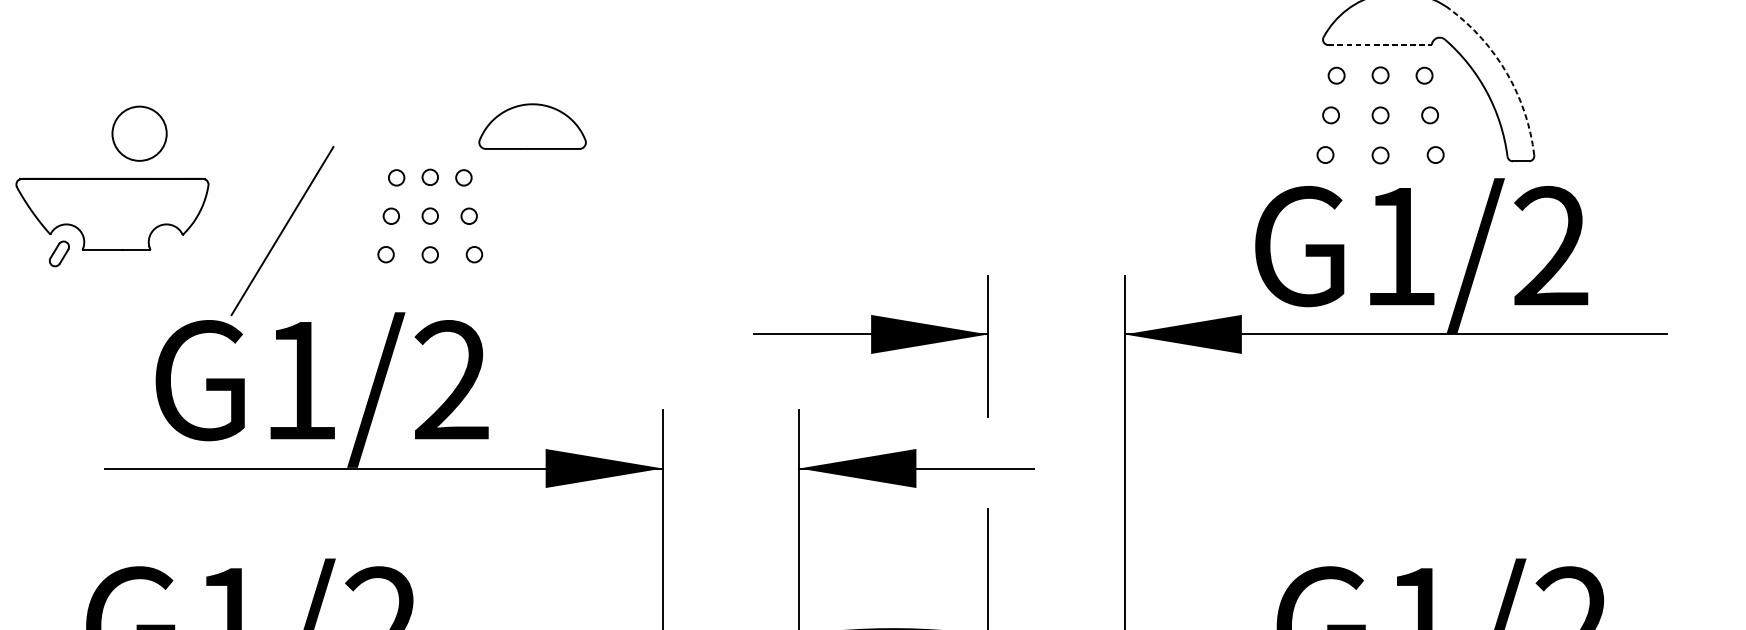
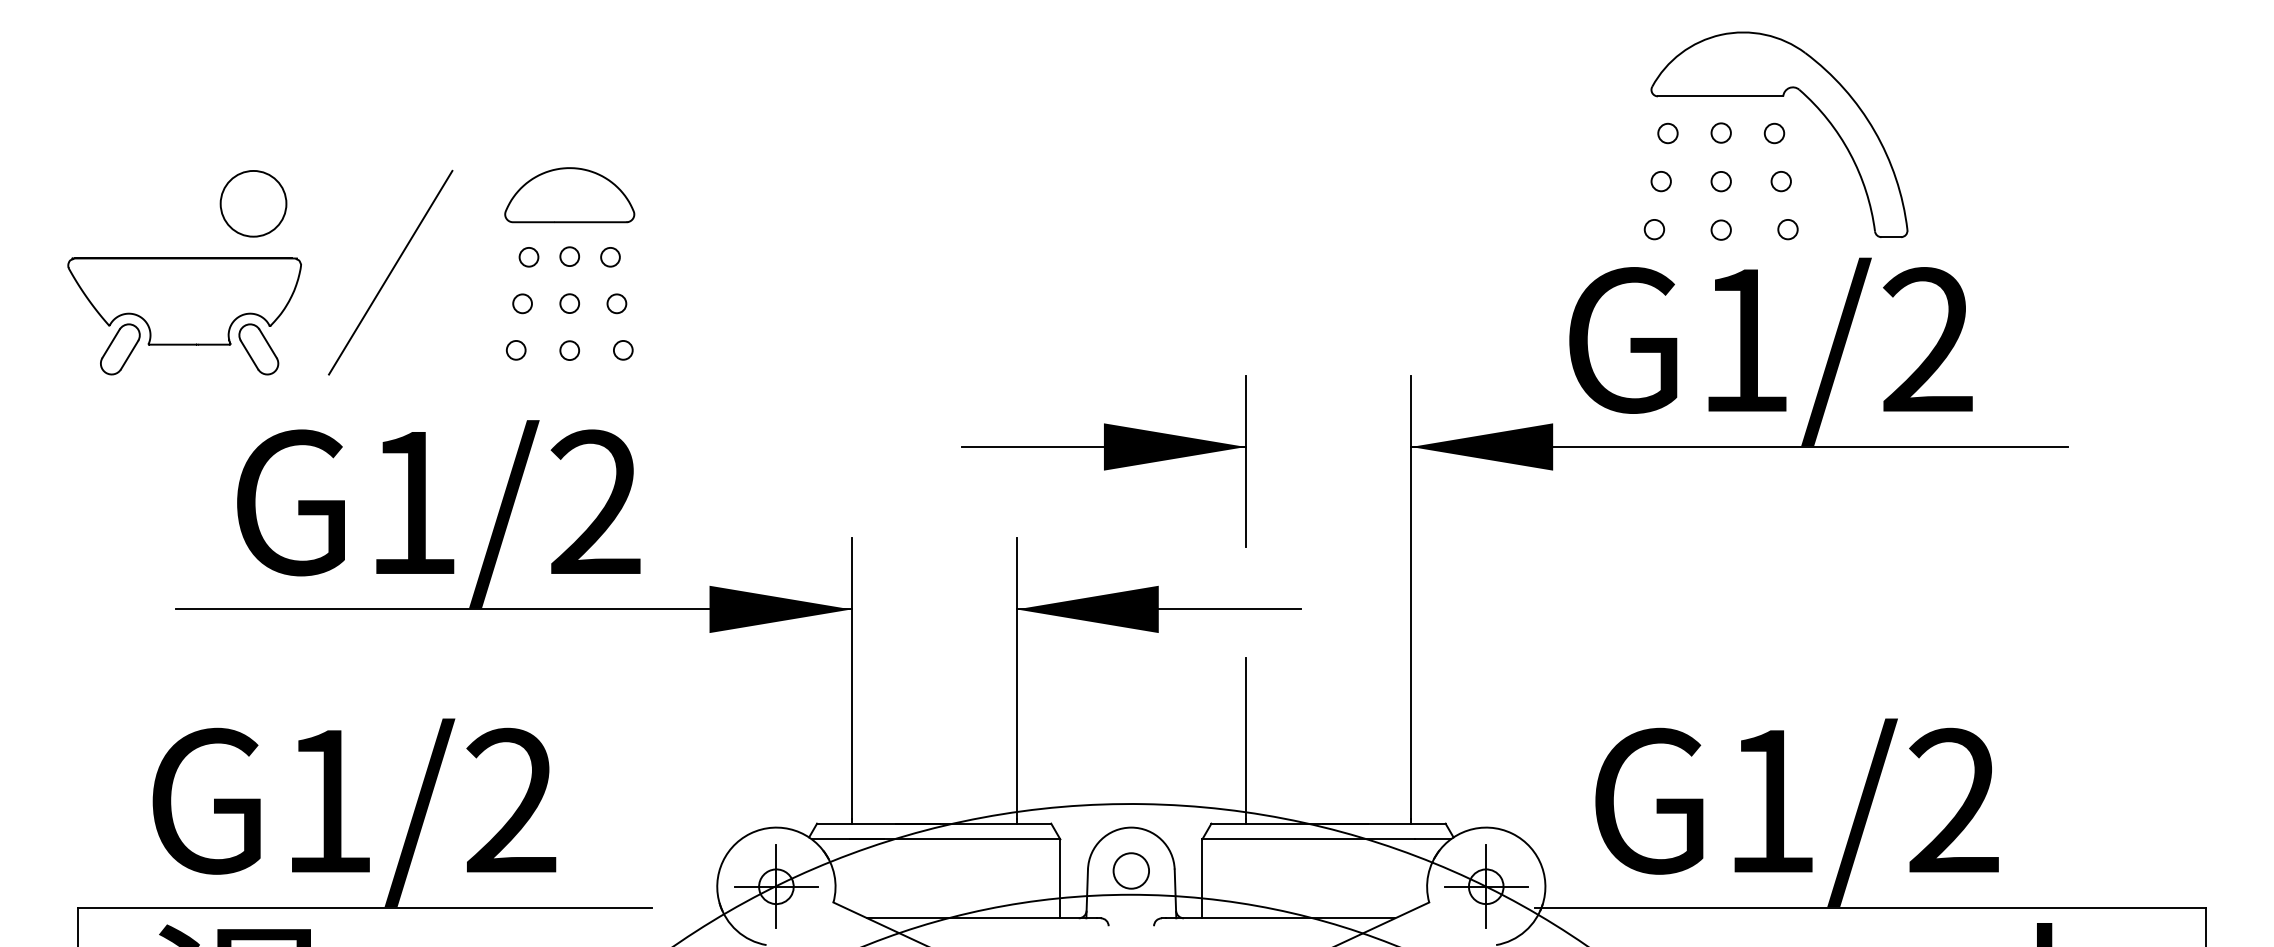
line: (1379, 45) -> (1720, 96), dashed -> solid
arc: (1507, 74) -> (1874, 131), dashed -> solid
part: (532, 126) -> (569, 195), moved
circle: (139, 133) -> (253, 203), moved
line: (282, 230) -> (390, 272), moved
part: (59, 253) -> (120, 349), size x1.67
part: (173, 253) -> (258, 349), added

